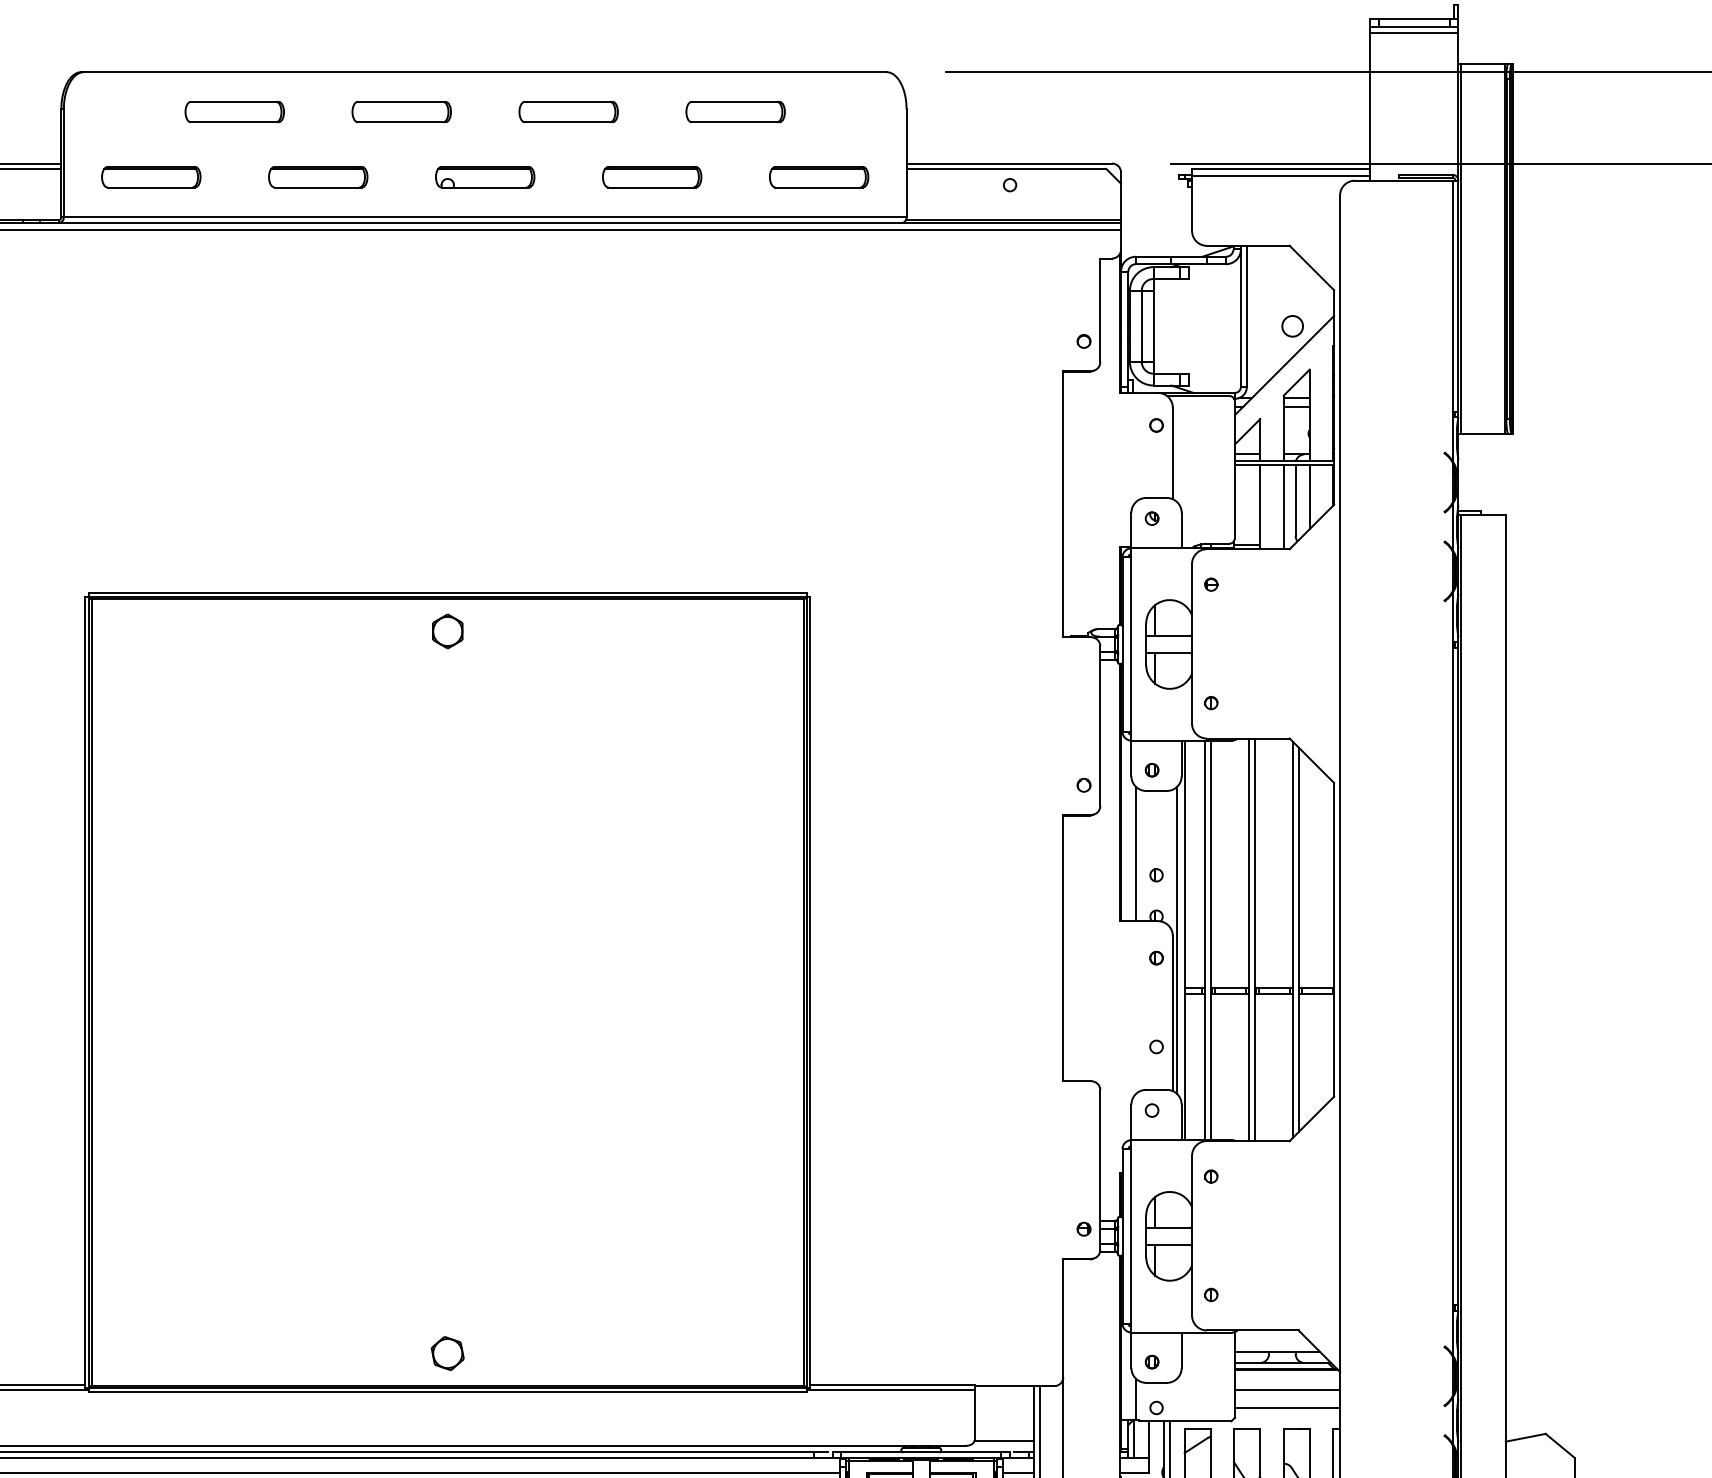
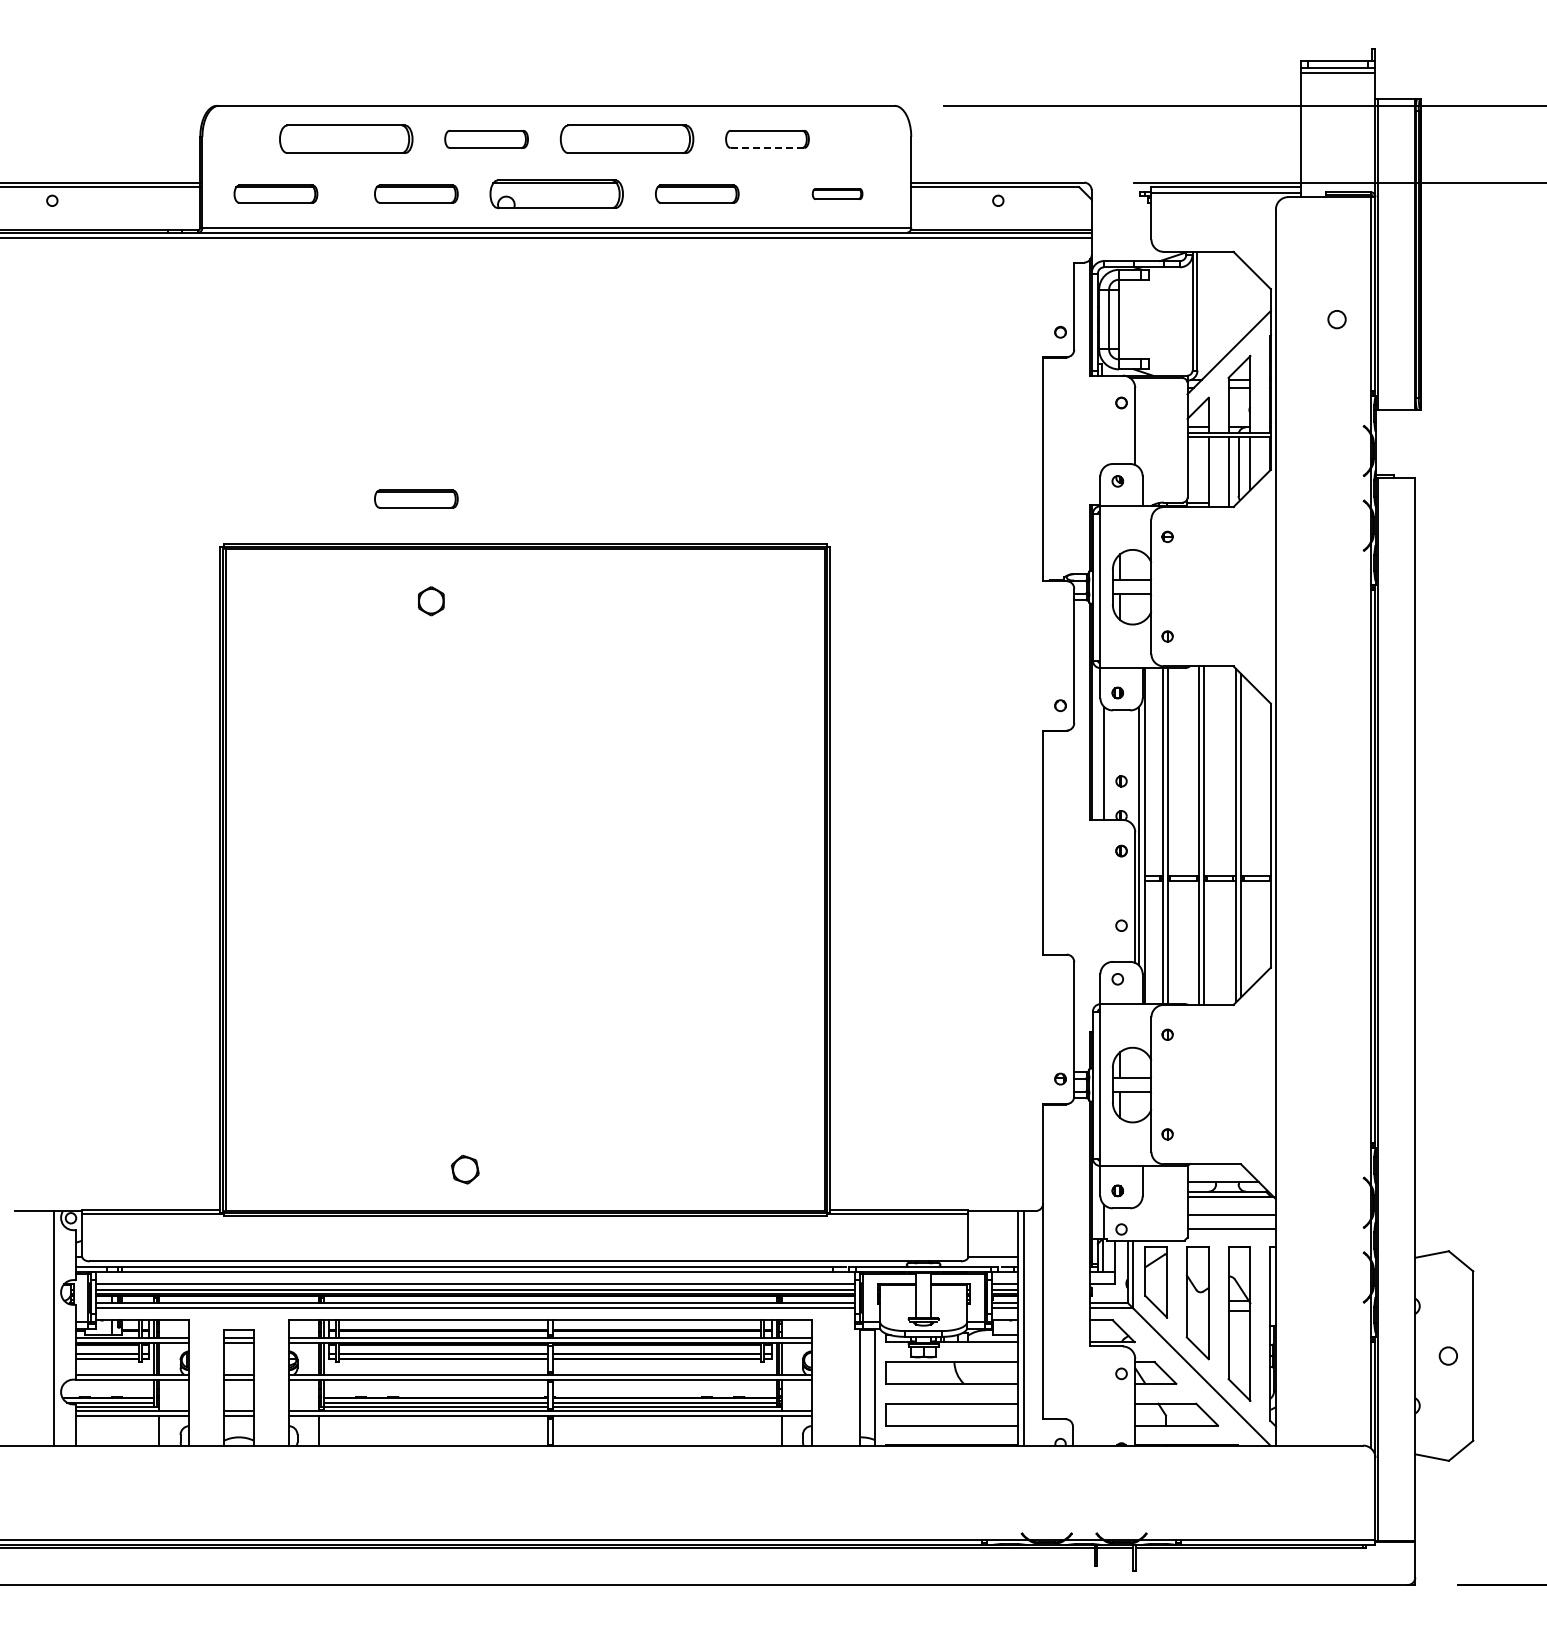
part: (233, 112) -> (345, 139), size x1.6
part: (568, 112) -> (626, 139), size x1.6
line: (735, 122) -> (767, 148), solid -> dashed
part: (484, 176) -> (556, 193), size x1.6
part: (818, 176) -> (837, 193), size x0.6
circle: (1292, 326) -> (1336, 319), moved
part: (318, 539) -> (416, 498), added
part: (447, 631) -> (431, 601), moved
part: (447, 1353) -> (465, 1169), moved

